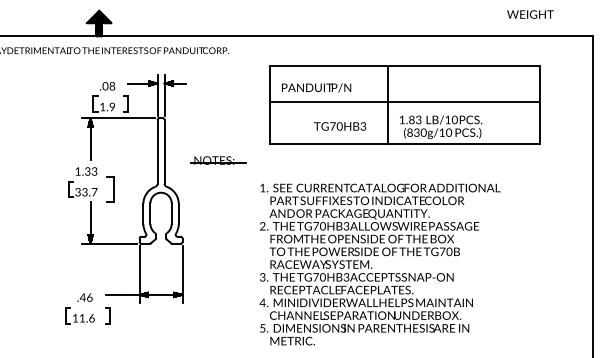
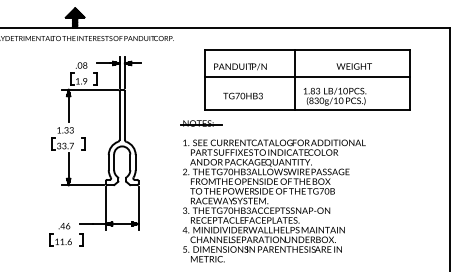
text: (530, 14) -> (354, 66), moved
text: (340, 126) -> (243, 96), moved
part: (218, 160) -> (201, 123), moved
part: (109, 189) -> (83, 143), size x0.62
text: (379, 264) -> (273, 200), moved

